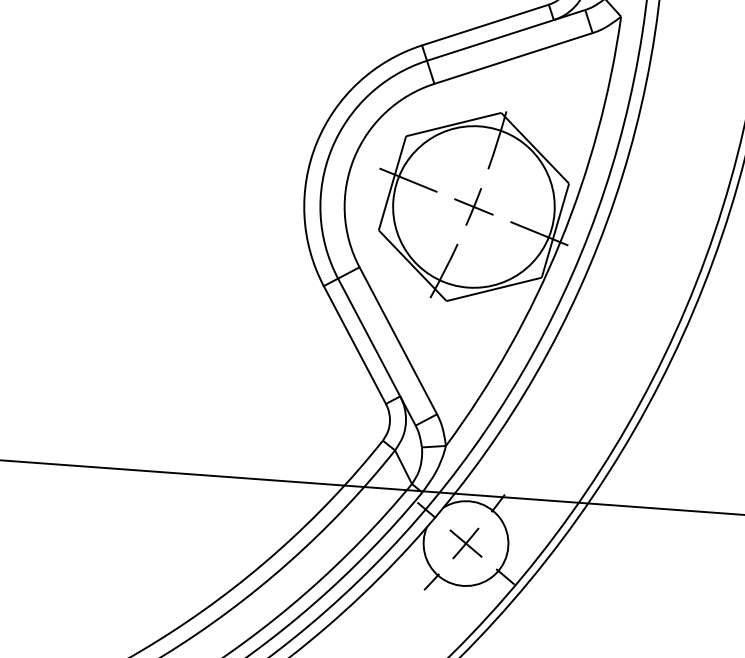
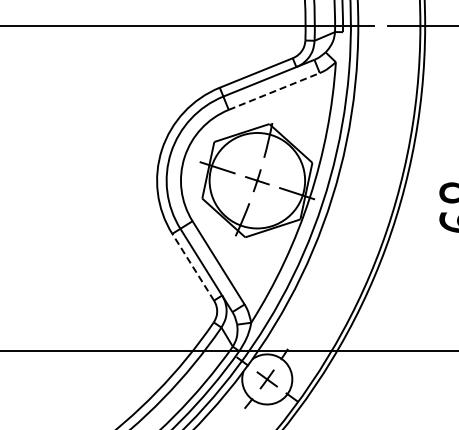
line: (513, 58) -> (274, 91), solid -> dashed
line: (353, 343) -> (192, 266), solid -> dashed

